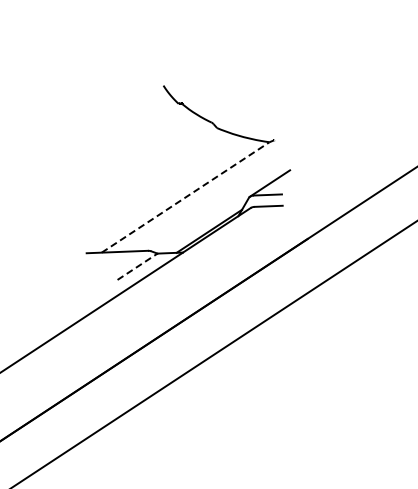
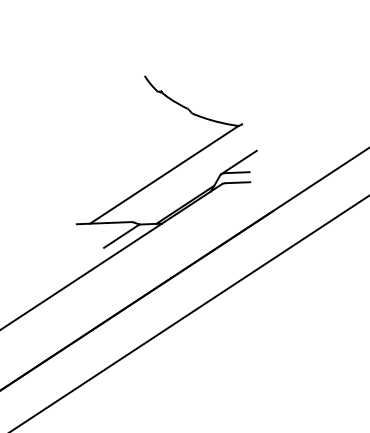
line: (186, 197) -> (165, 174), dashed -> solid
line: (137, 266) -> (121, 235), dashed -> solid

